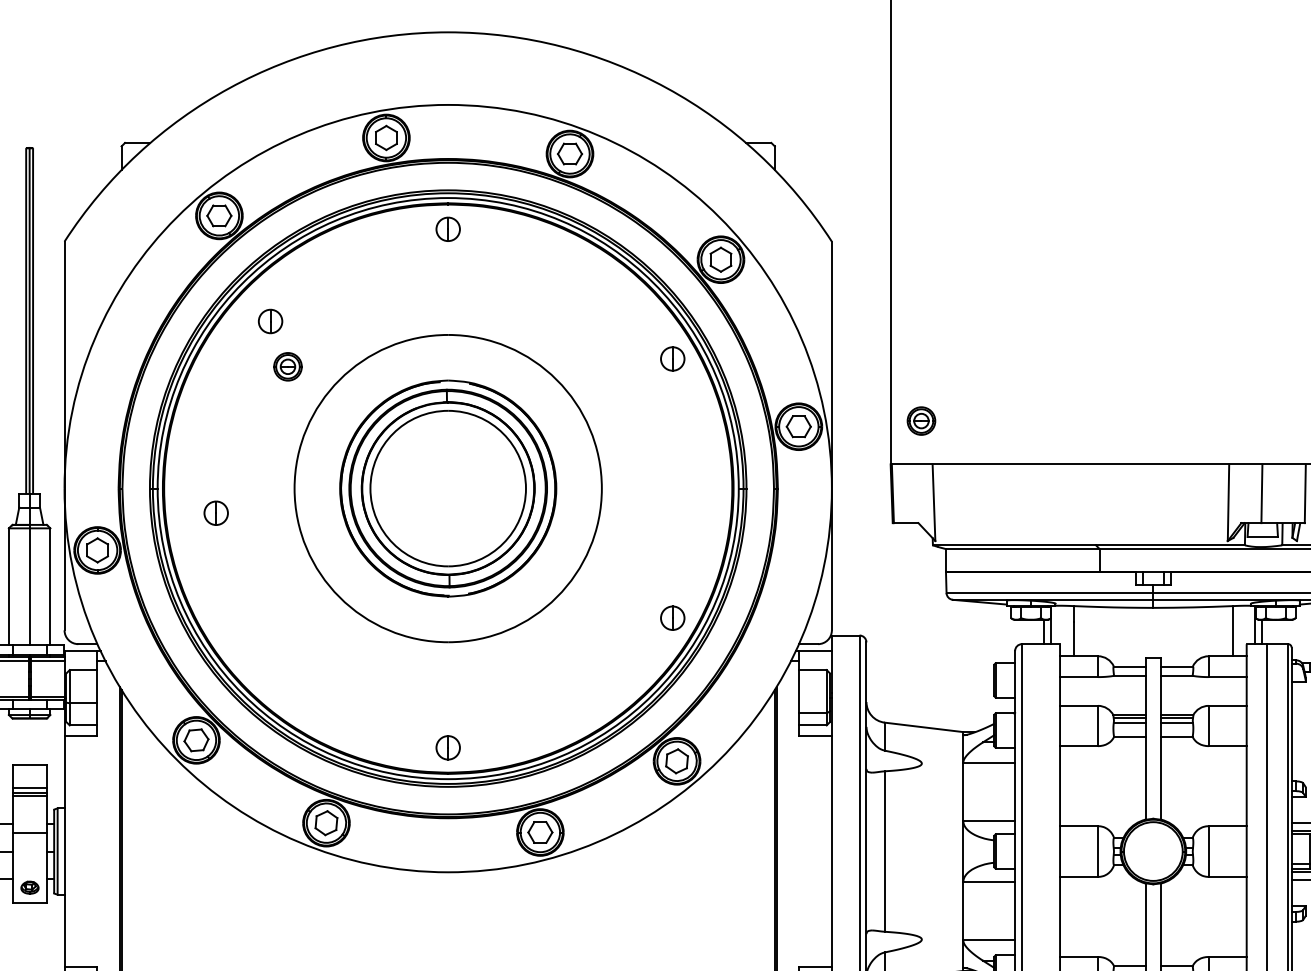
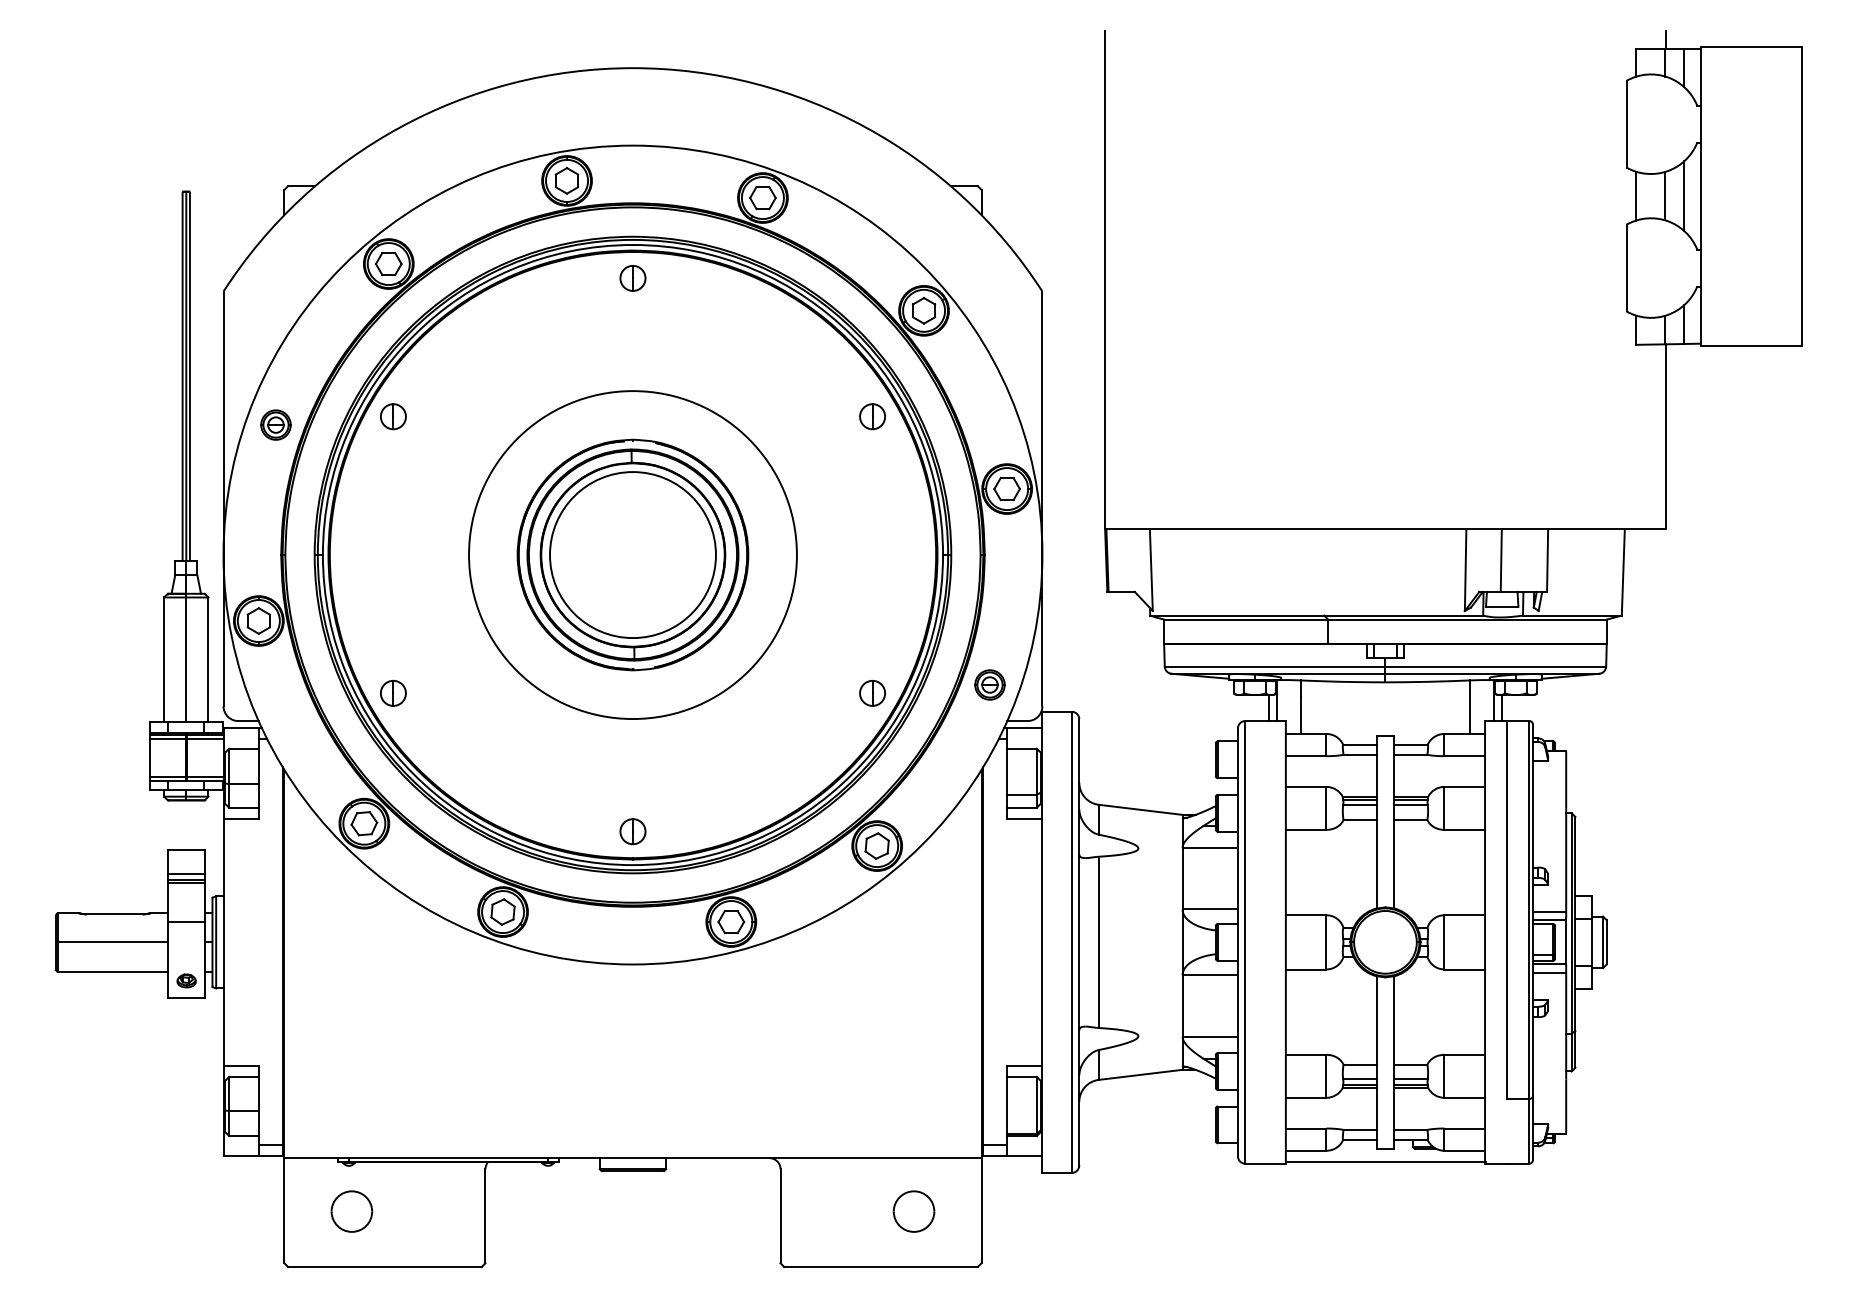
part: (270, 321) -> (393, 416), moved
part: (287, 366) -> (275, 424), moved
part: (921, 420) -> (989, 684), moved
part: (216, 513) -> (393, 693), moved

